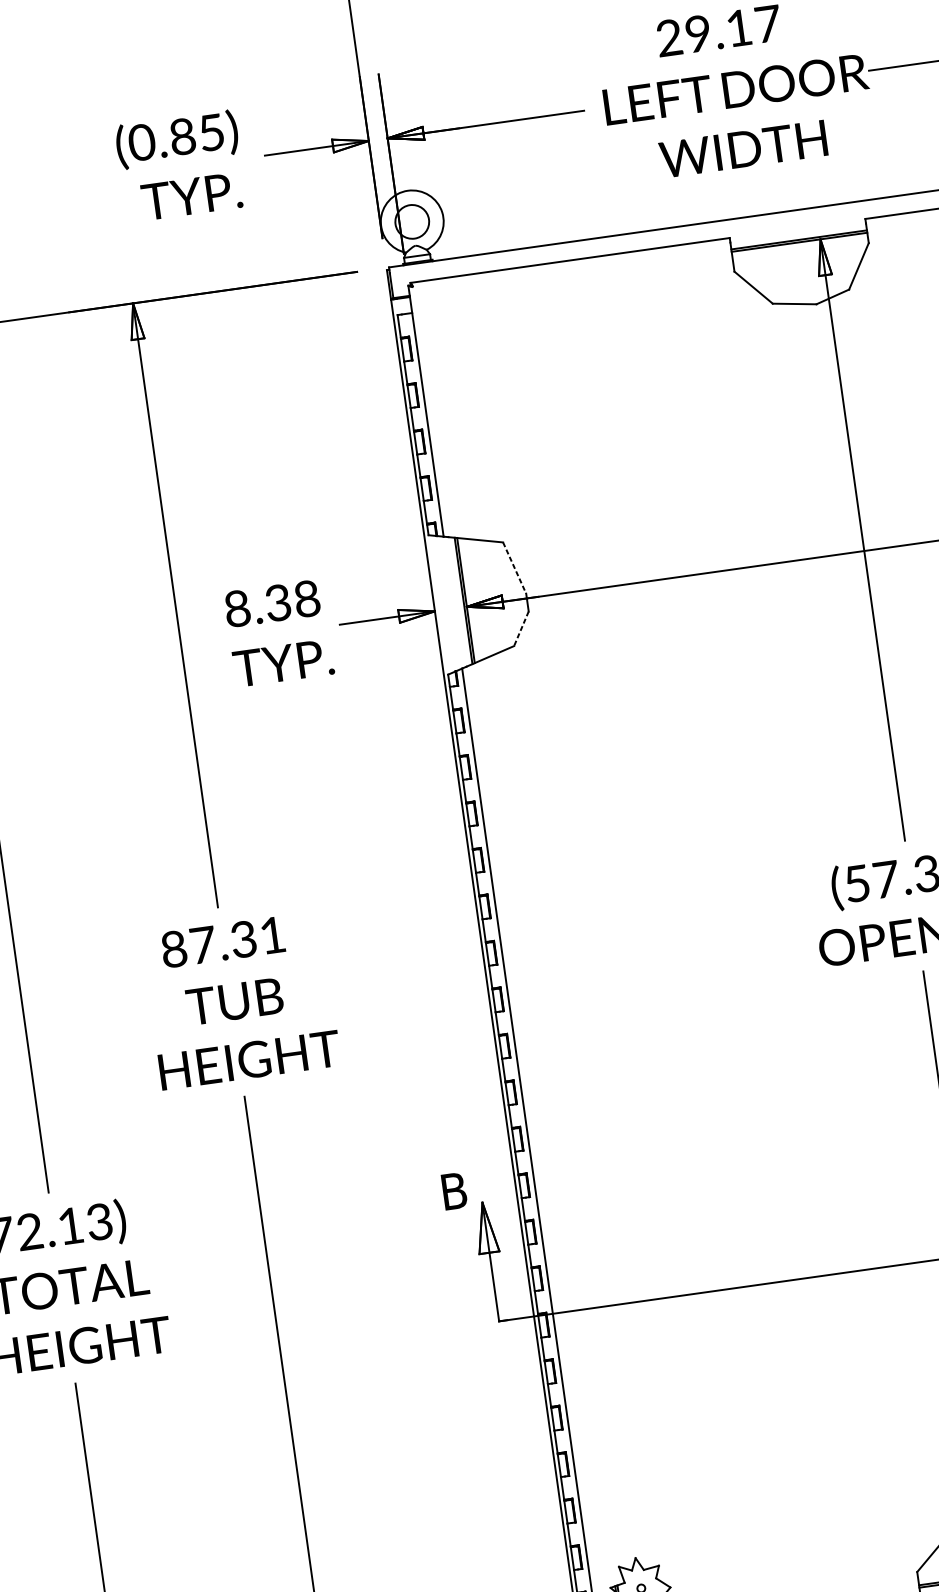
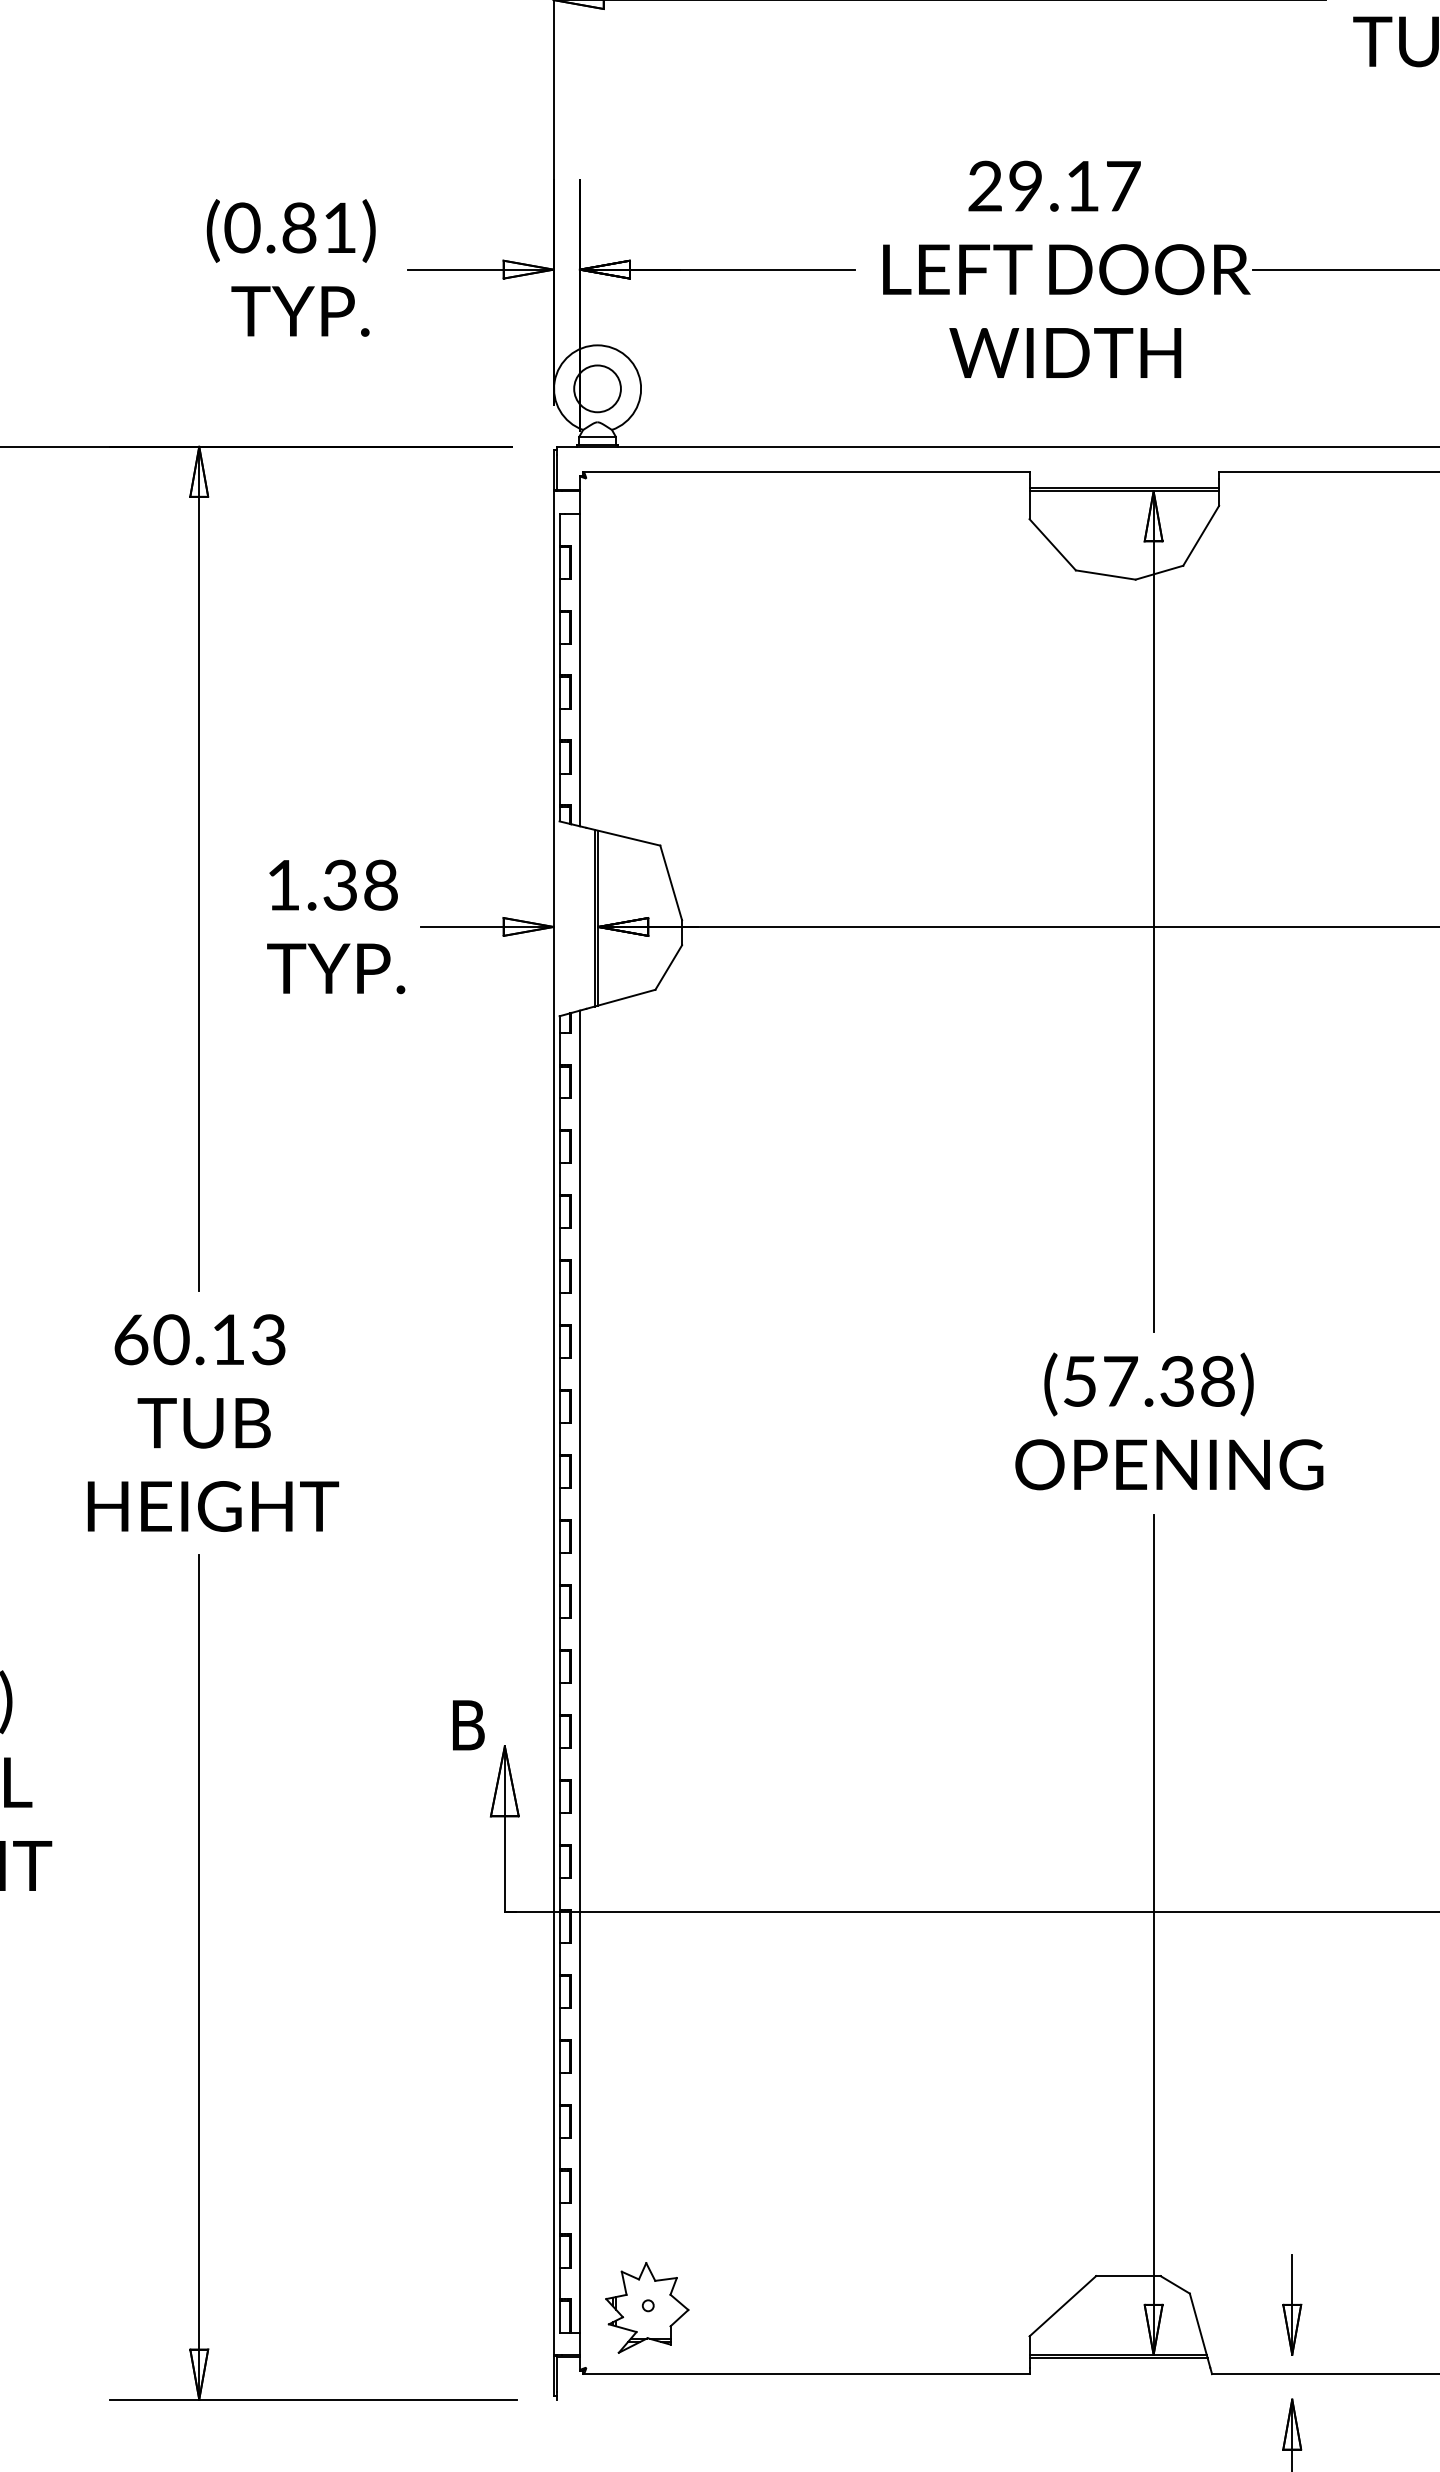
text: (211, 132) -> (339, 227), (0.85) -> (0.81)
line: (514, 567) -> (671, 882), dashed -> solid
text: (237, 608) -> (283, 884), 8.38 -> 1.38
line: (521, 628) -> (668, 967), dashed -> solid
text: (223, 942) -> (199, 1339), 87.31 -> 60.13

